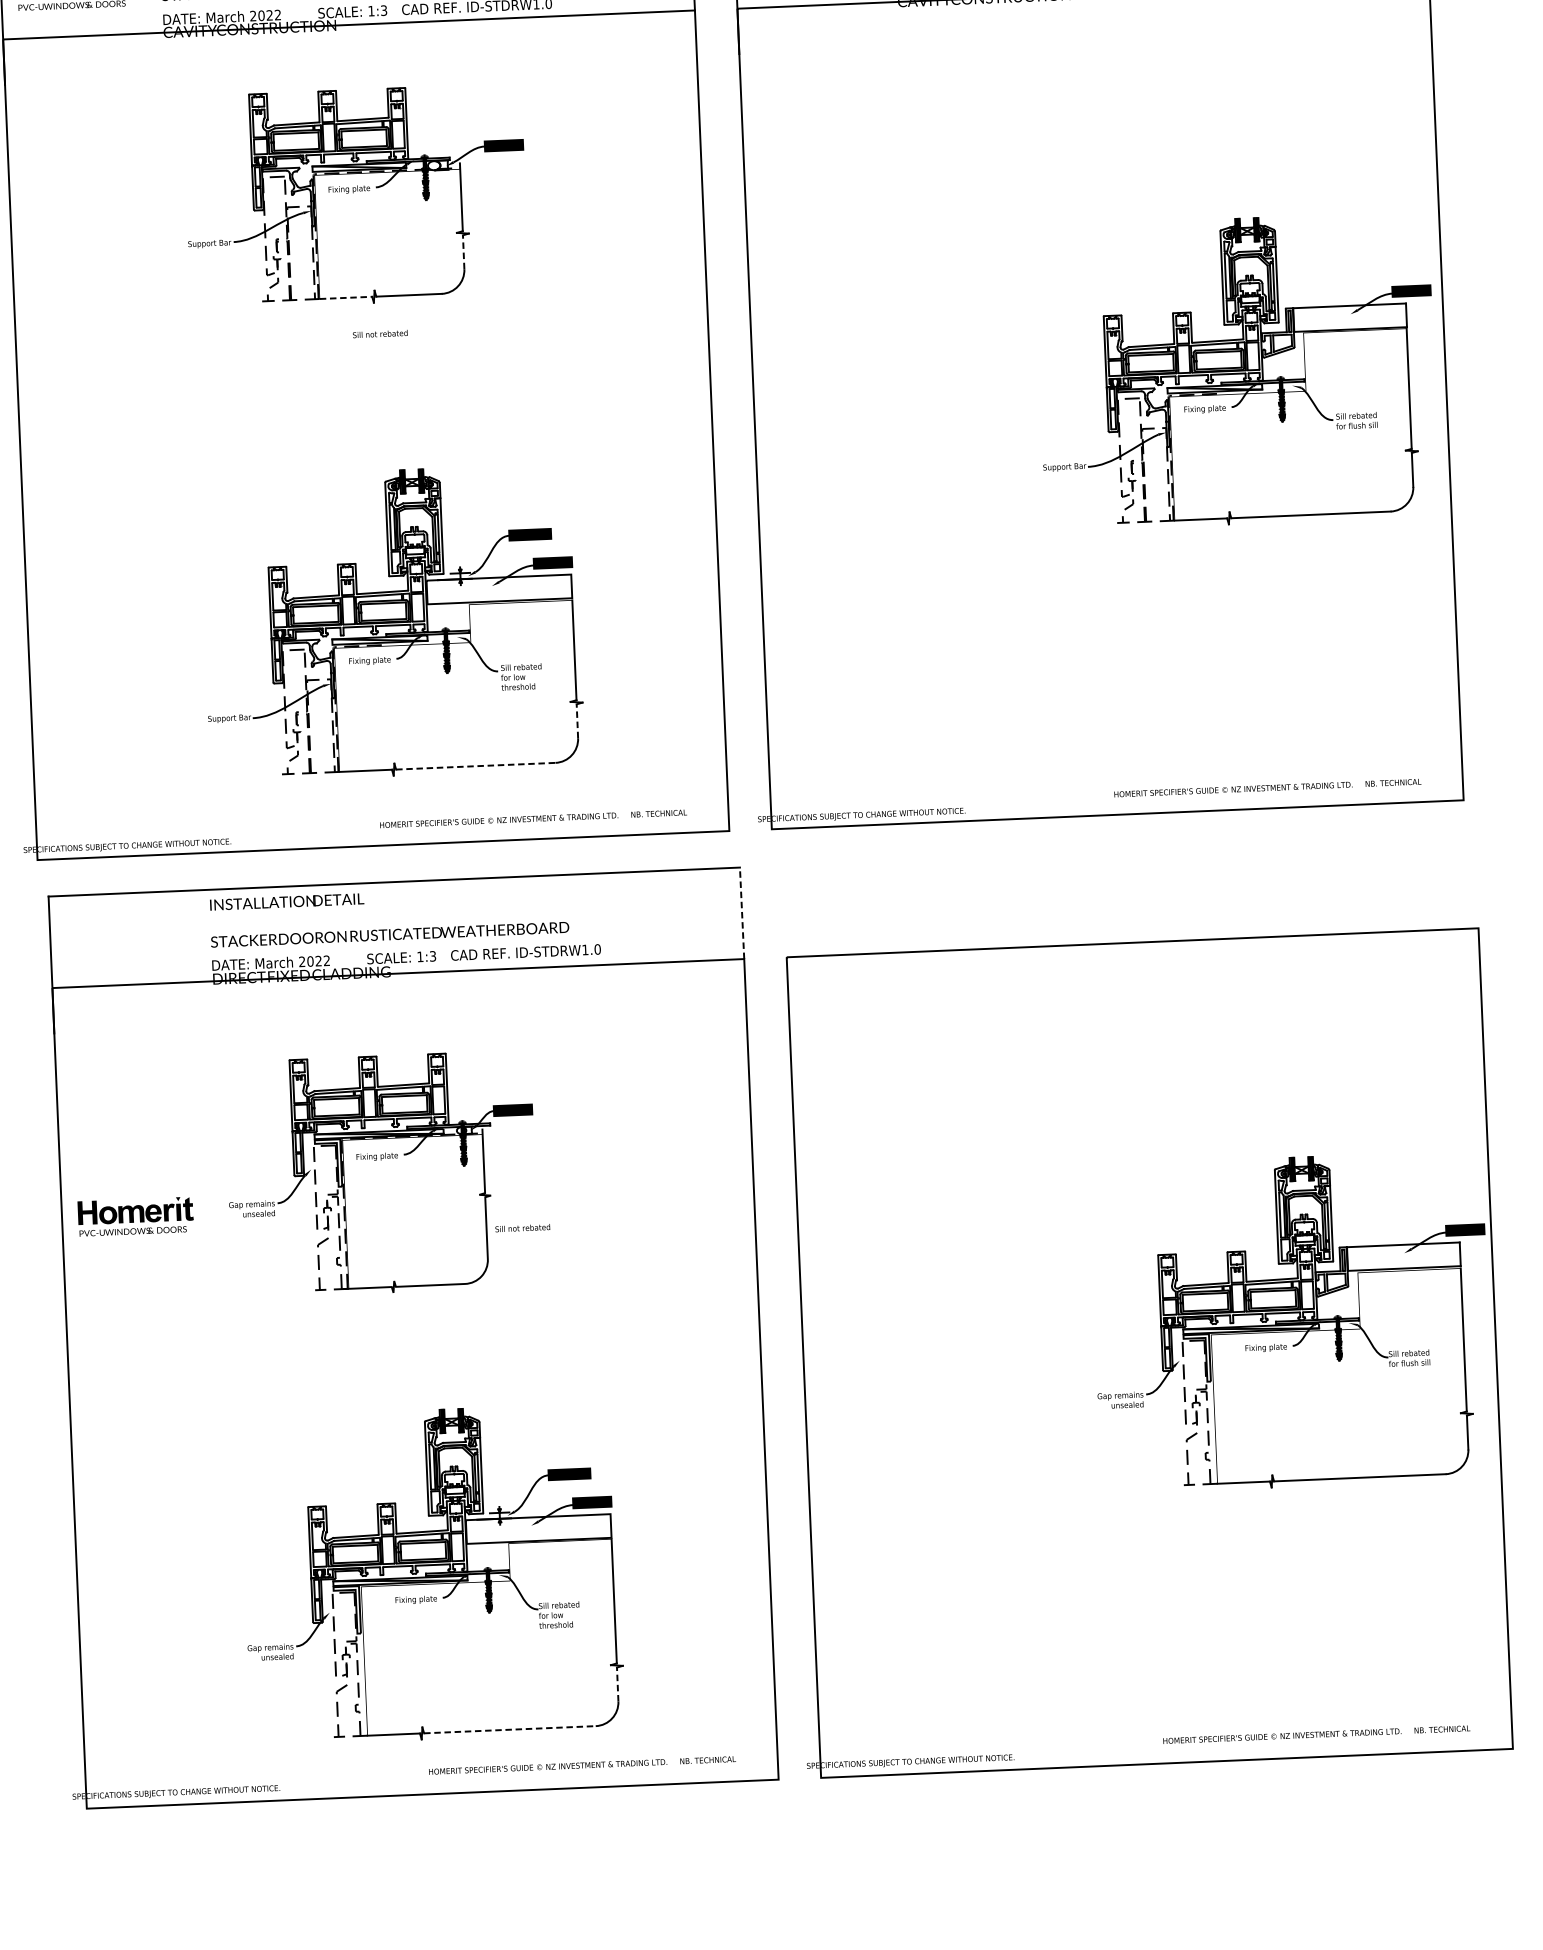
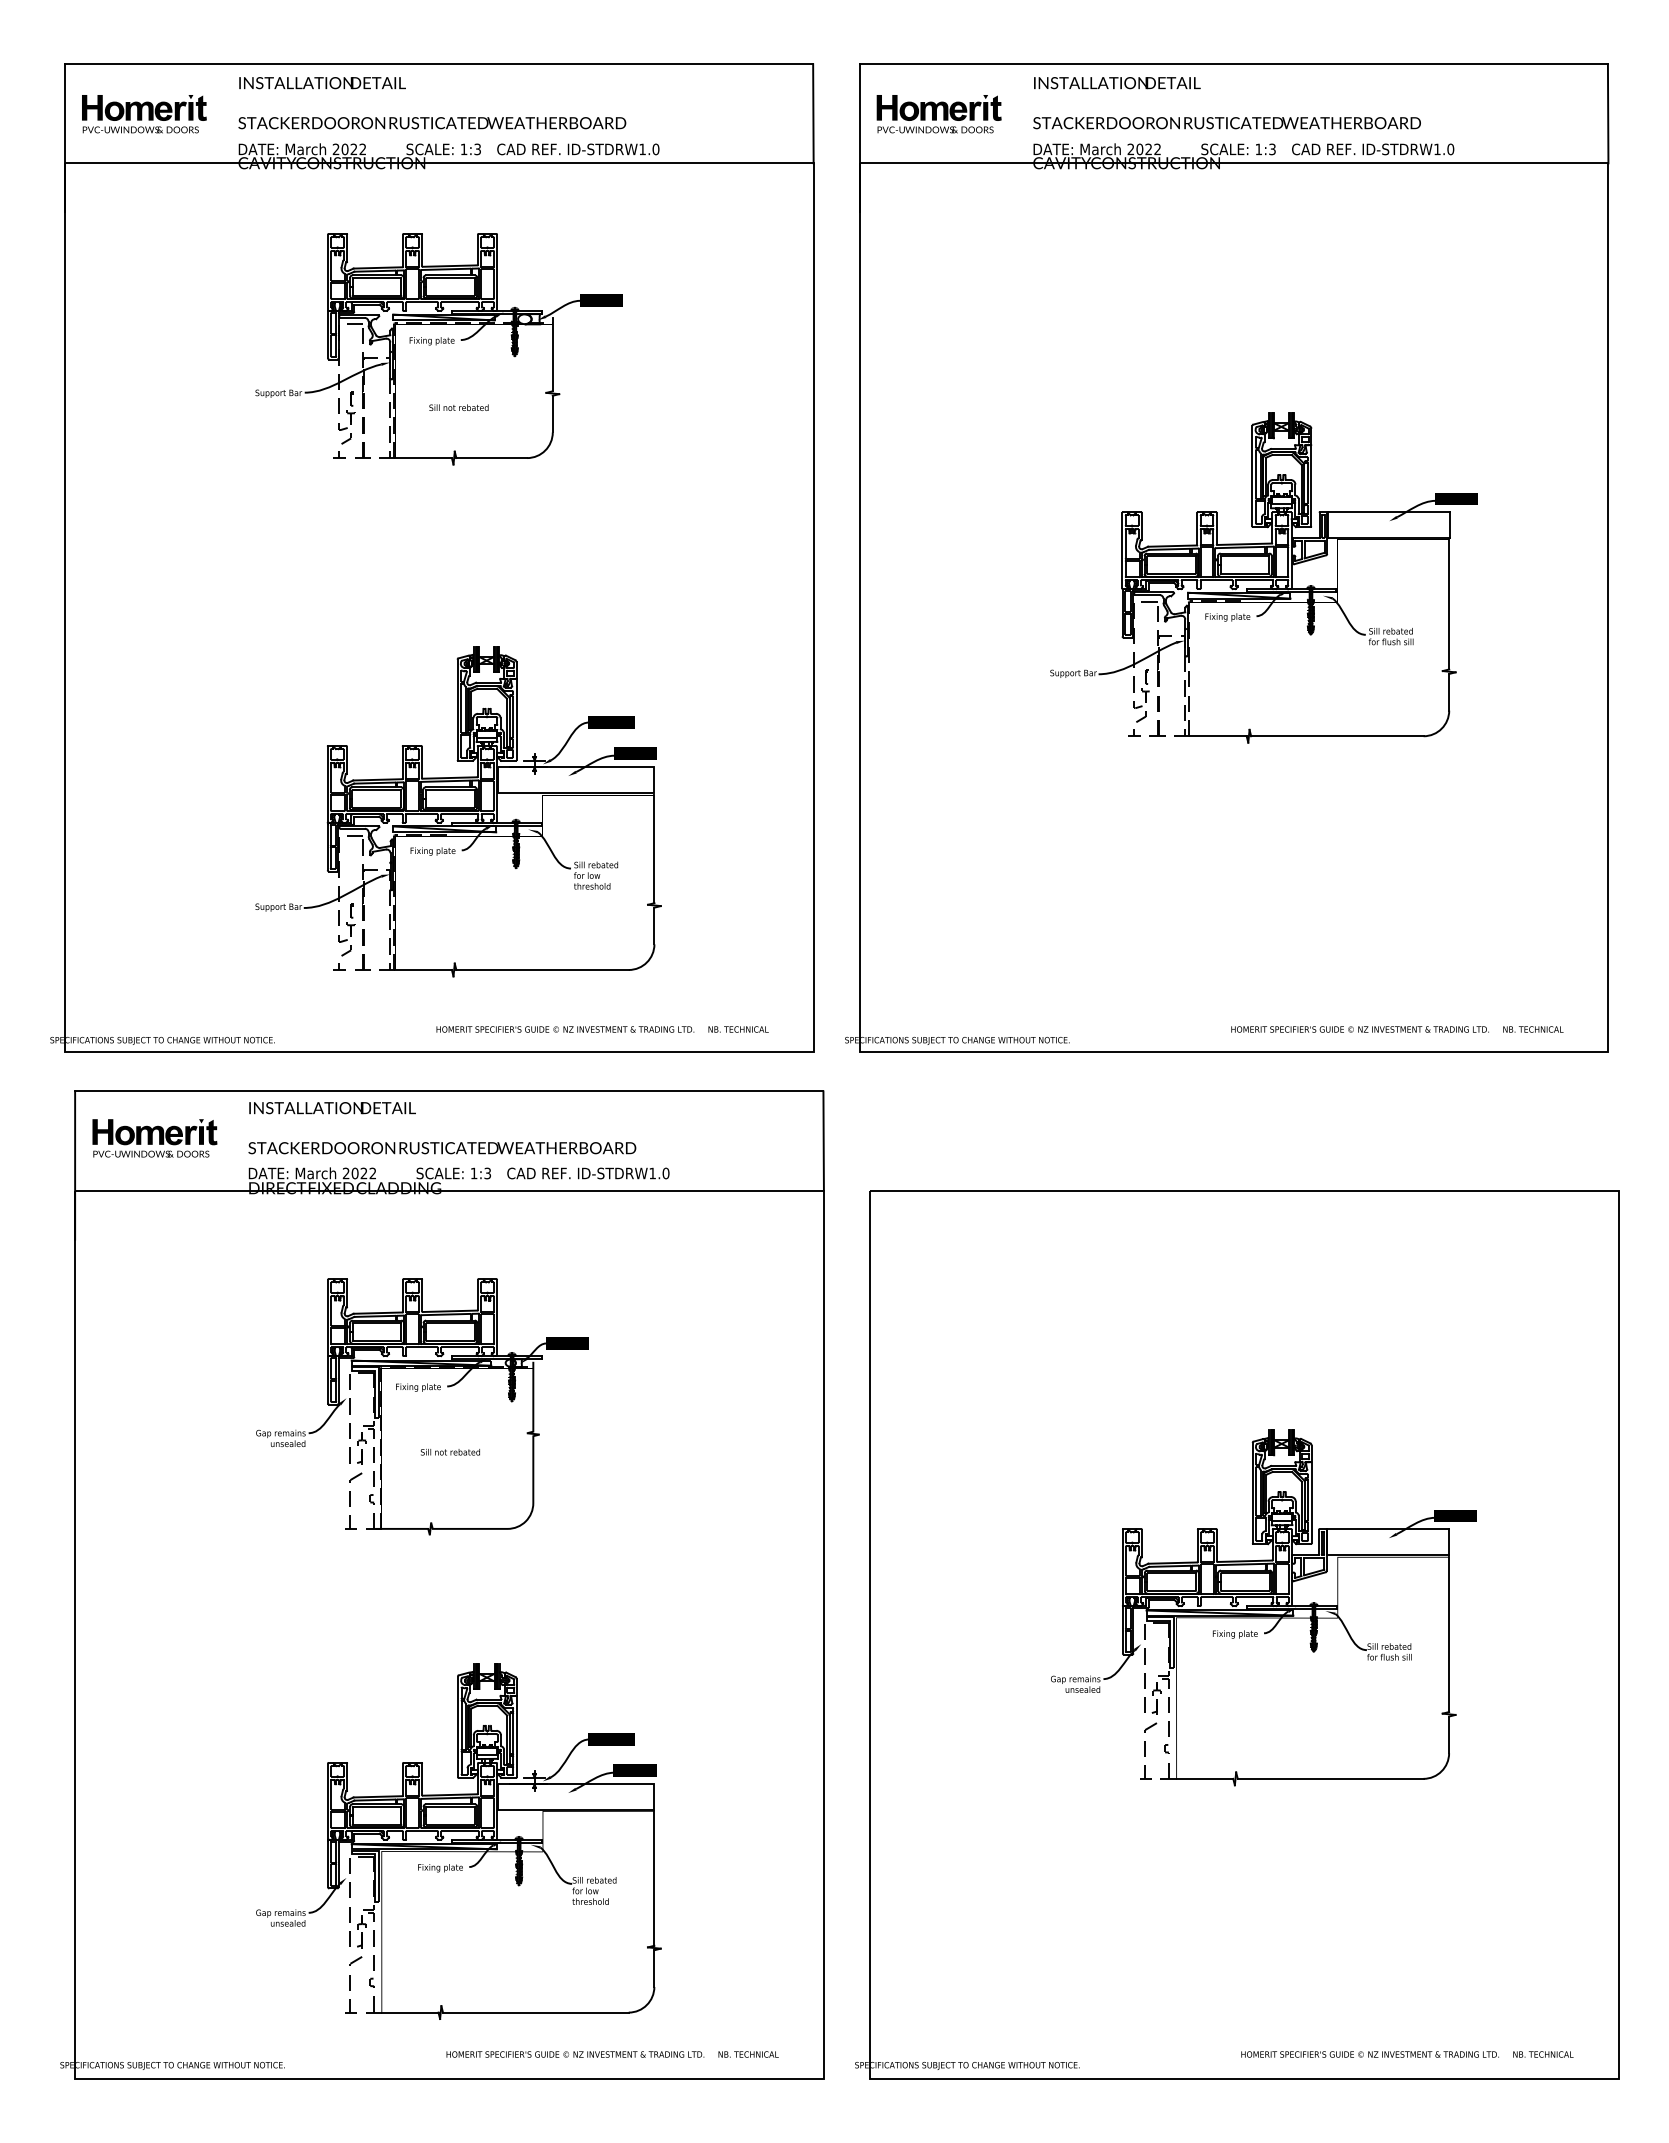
line: (463, 251) -> (552, 413), dashed -> solid
line: (346, 298) -> (424, 458), dashed -> solid
text: (379, 333) -> (458, 407), moved
part: (1236, 371) -> (1263, 577), moved
line: (577, 720) -> (654, 925), dashed -> solid
line: (476, 765) -> (543, 969), dashed -> solid
line: (741, 912) -> (823, 1140), dashed -> solid
part: (135, 1216) -> (154, 1138), moved
text: (521, 1228) -> (449, 1452), moved
part: (1291, 1322) -> (1263, 1607), moved
line: (617, 1684) -> (654, 1968), dashed -> solid
line: (509, 1729) -> (535, 2012), dashed -> solid

